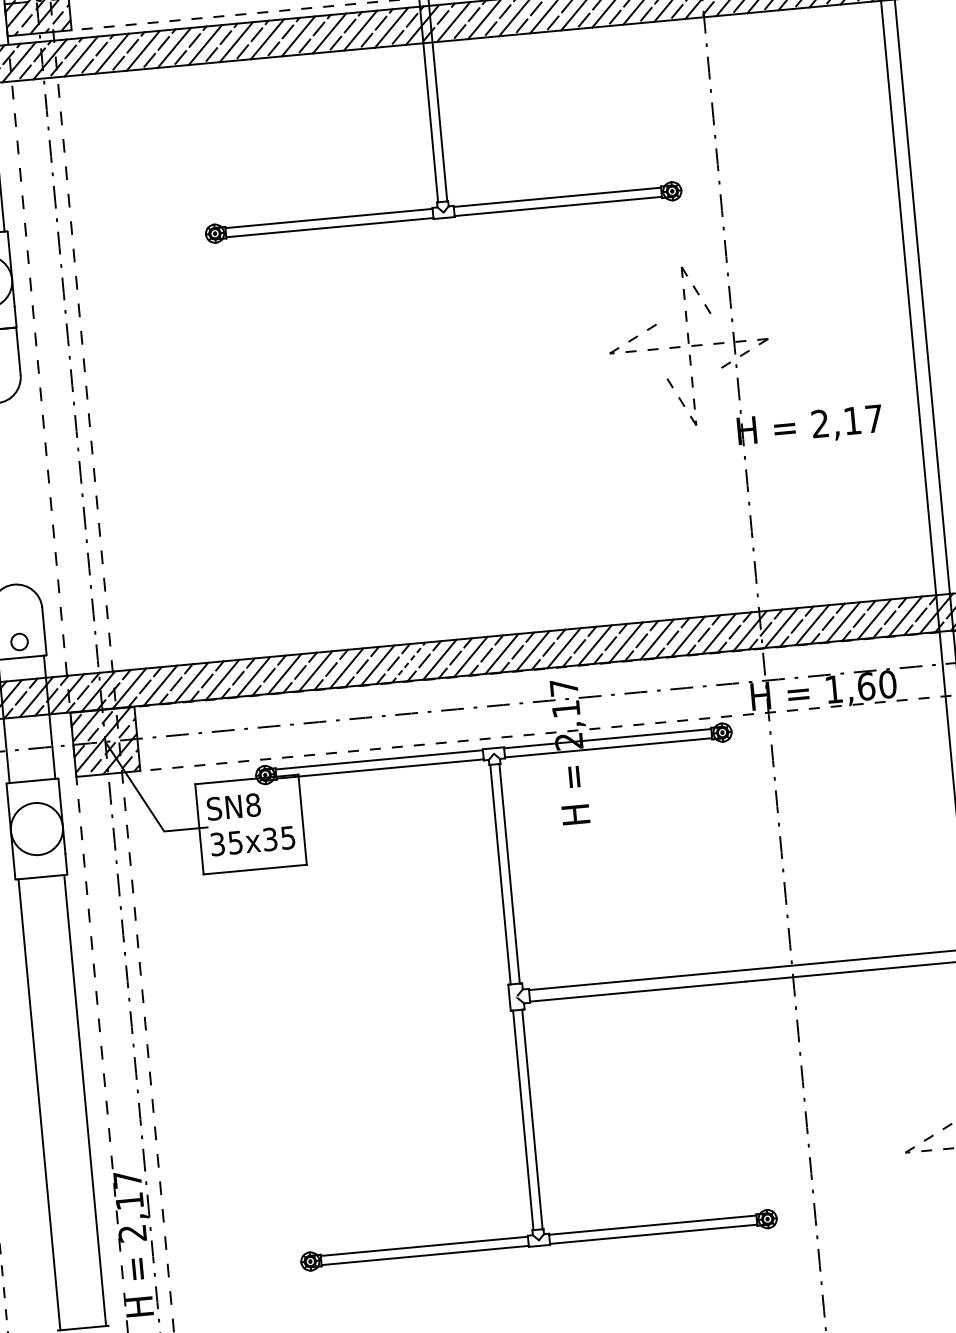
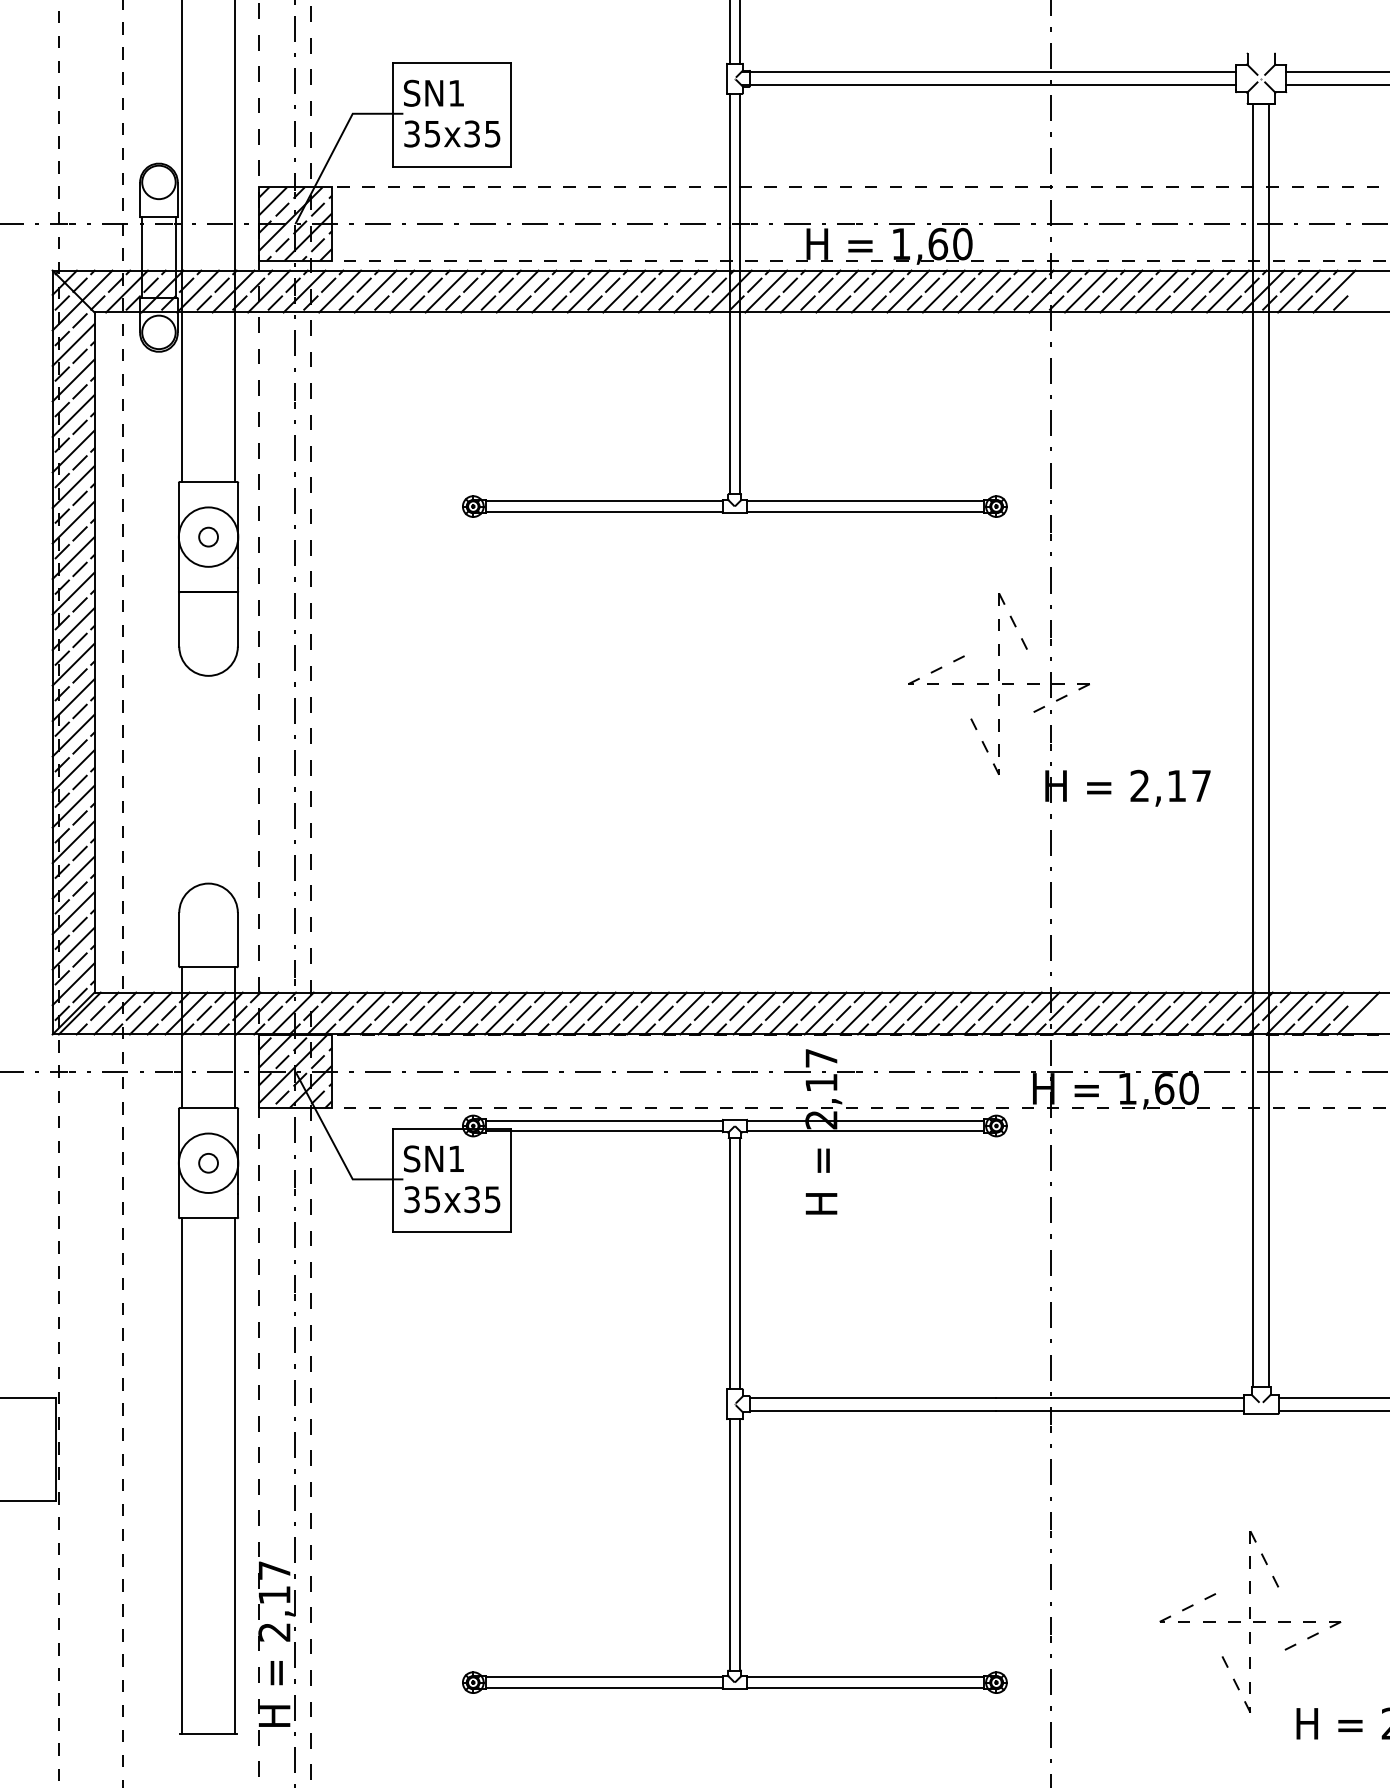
circle: (19, 642) -> (208, 1163), moved
line: (409, 662) -> (648, 1013), dashed -> solid
text: (253, 804) -> (456, 1158), SN8 -> SN1

